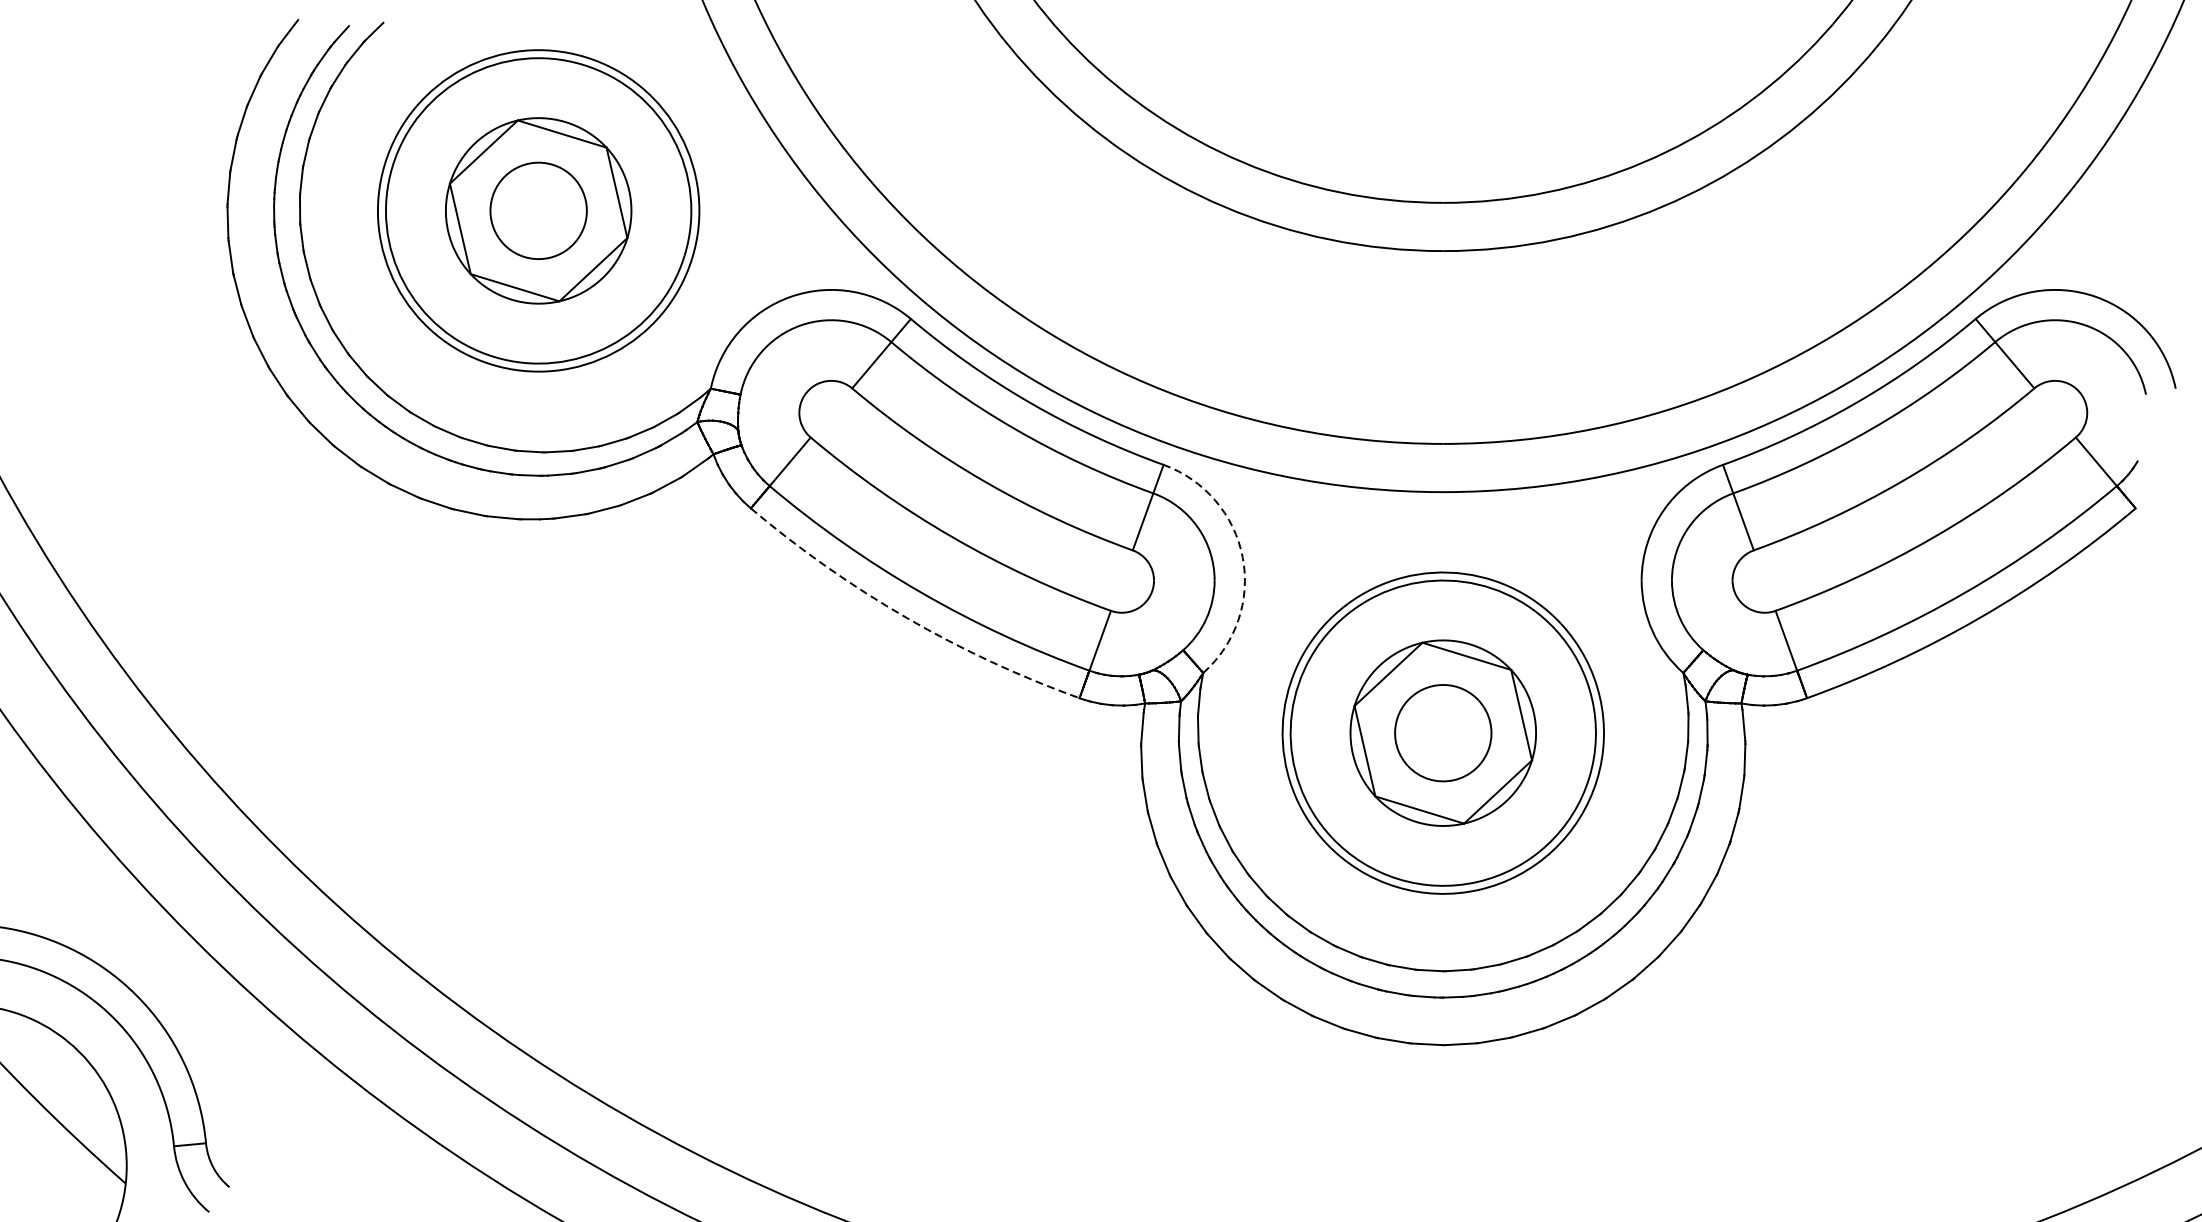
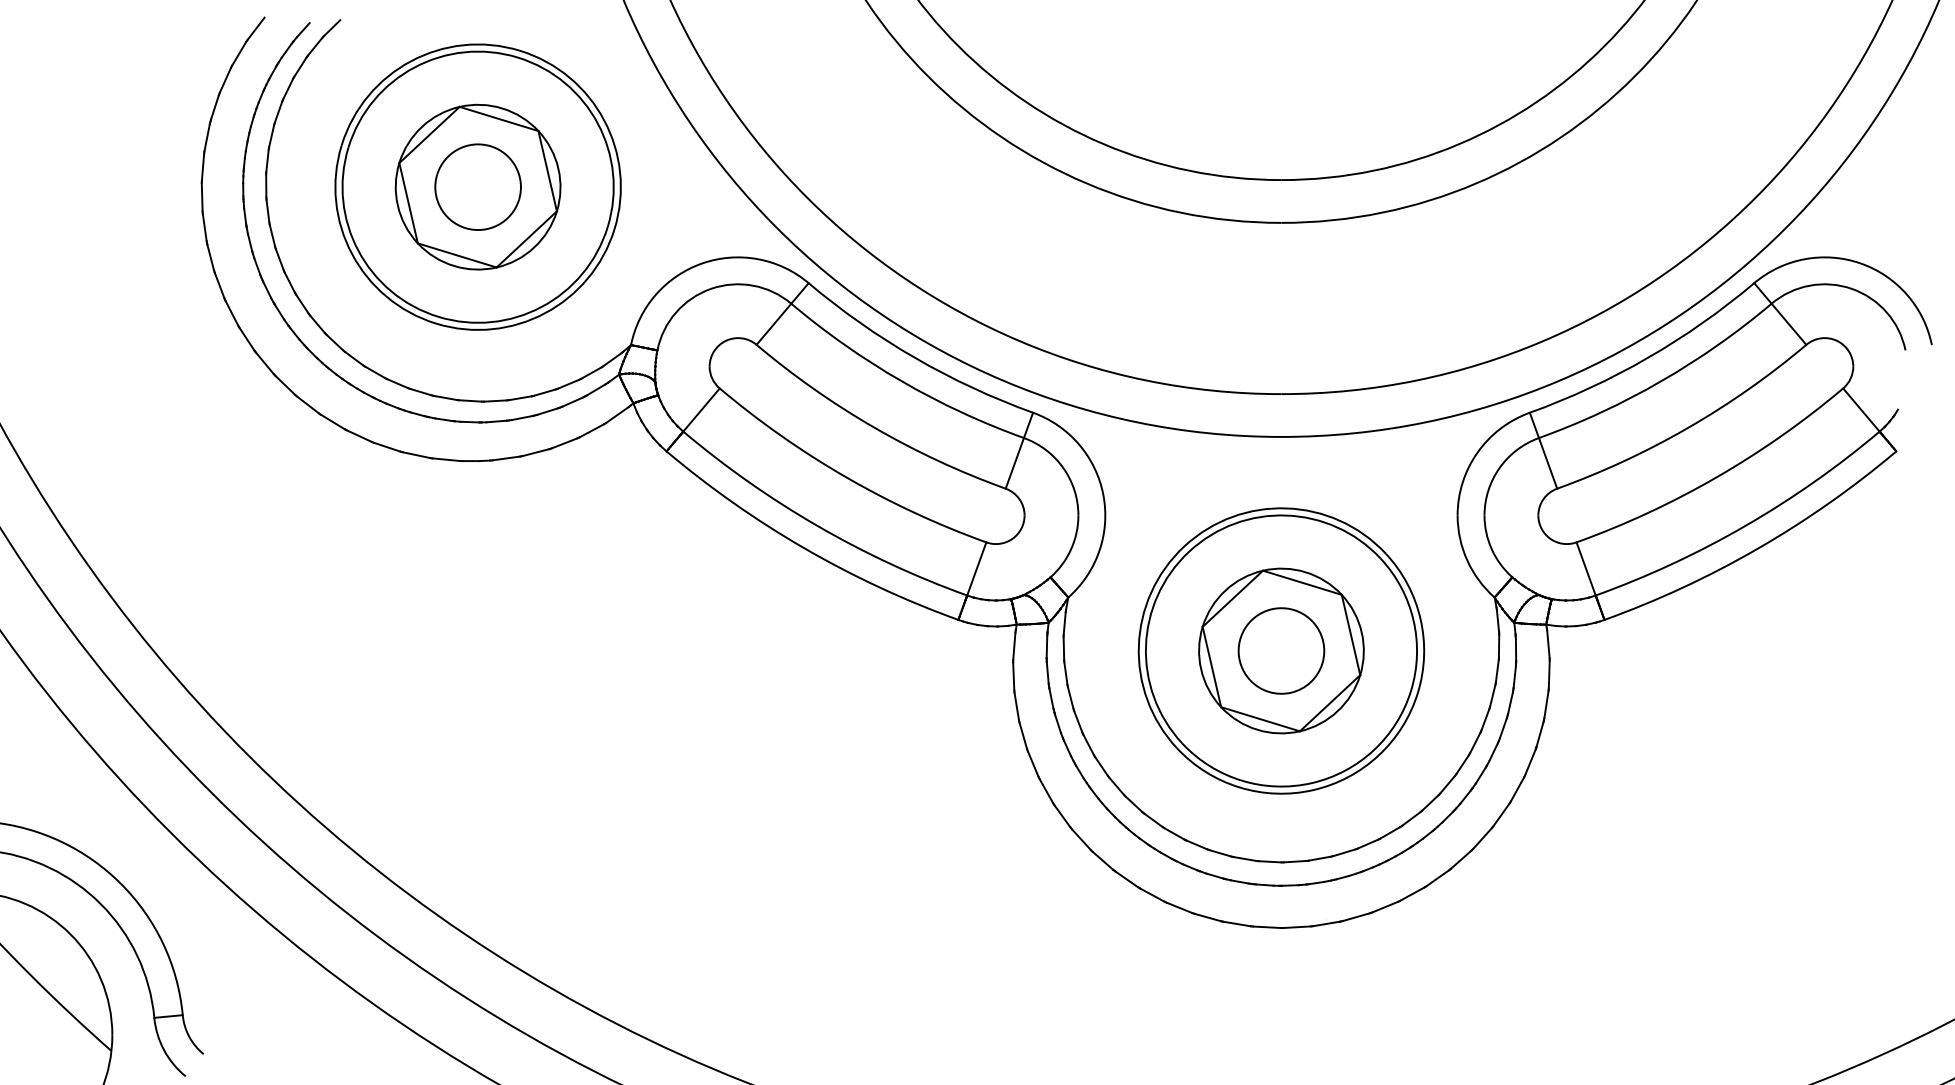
arc: (1242, 558) -> (1103, 495), dashed -> solid
arc: (907, 617) -> (805, 548), dashed -> solid

